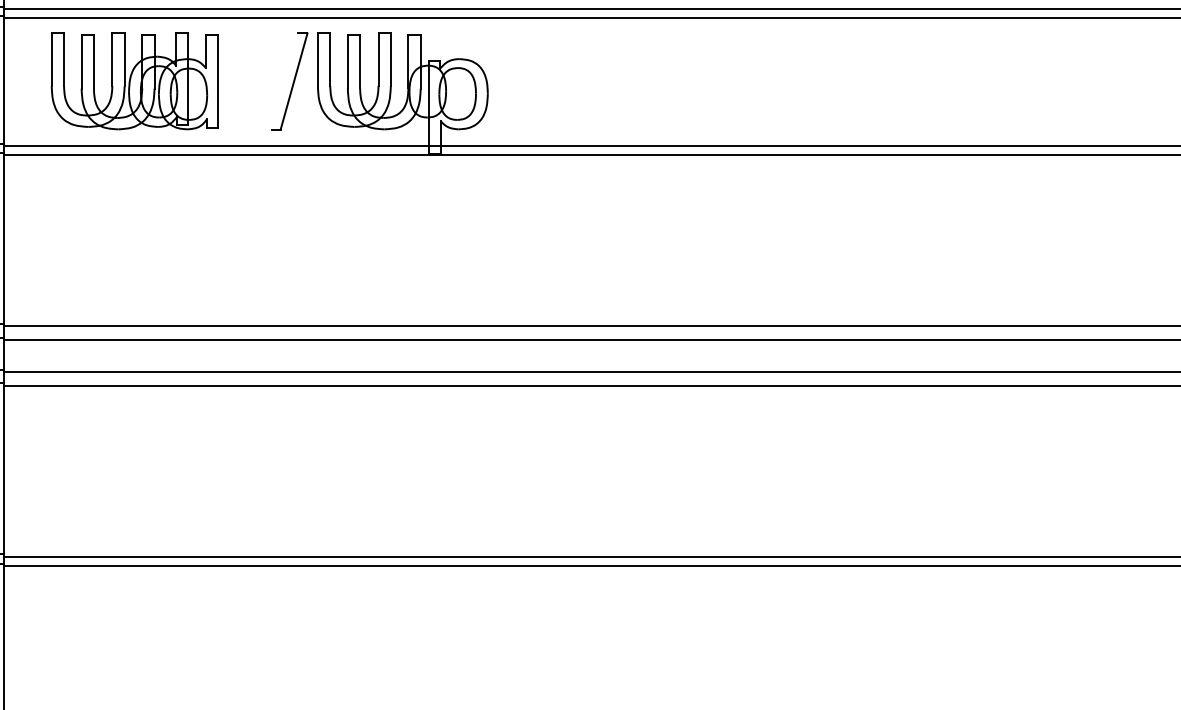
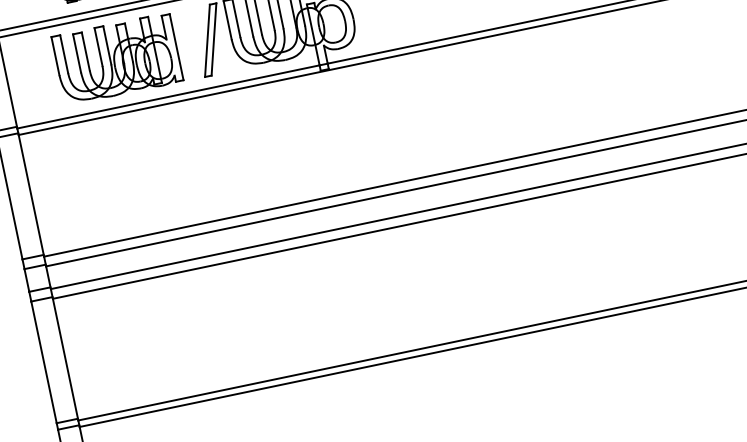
part: (134, 81) -> (117, 59), moved
line: (284, 81) -> (207, 40), added

